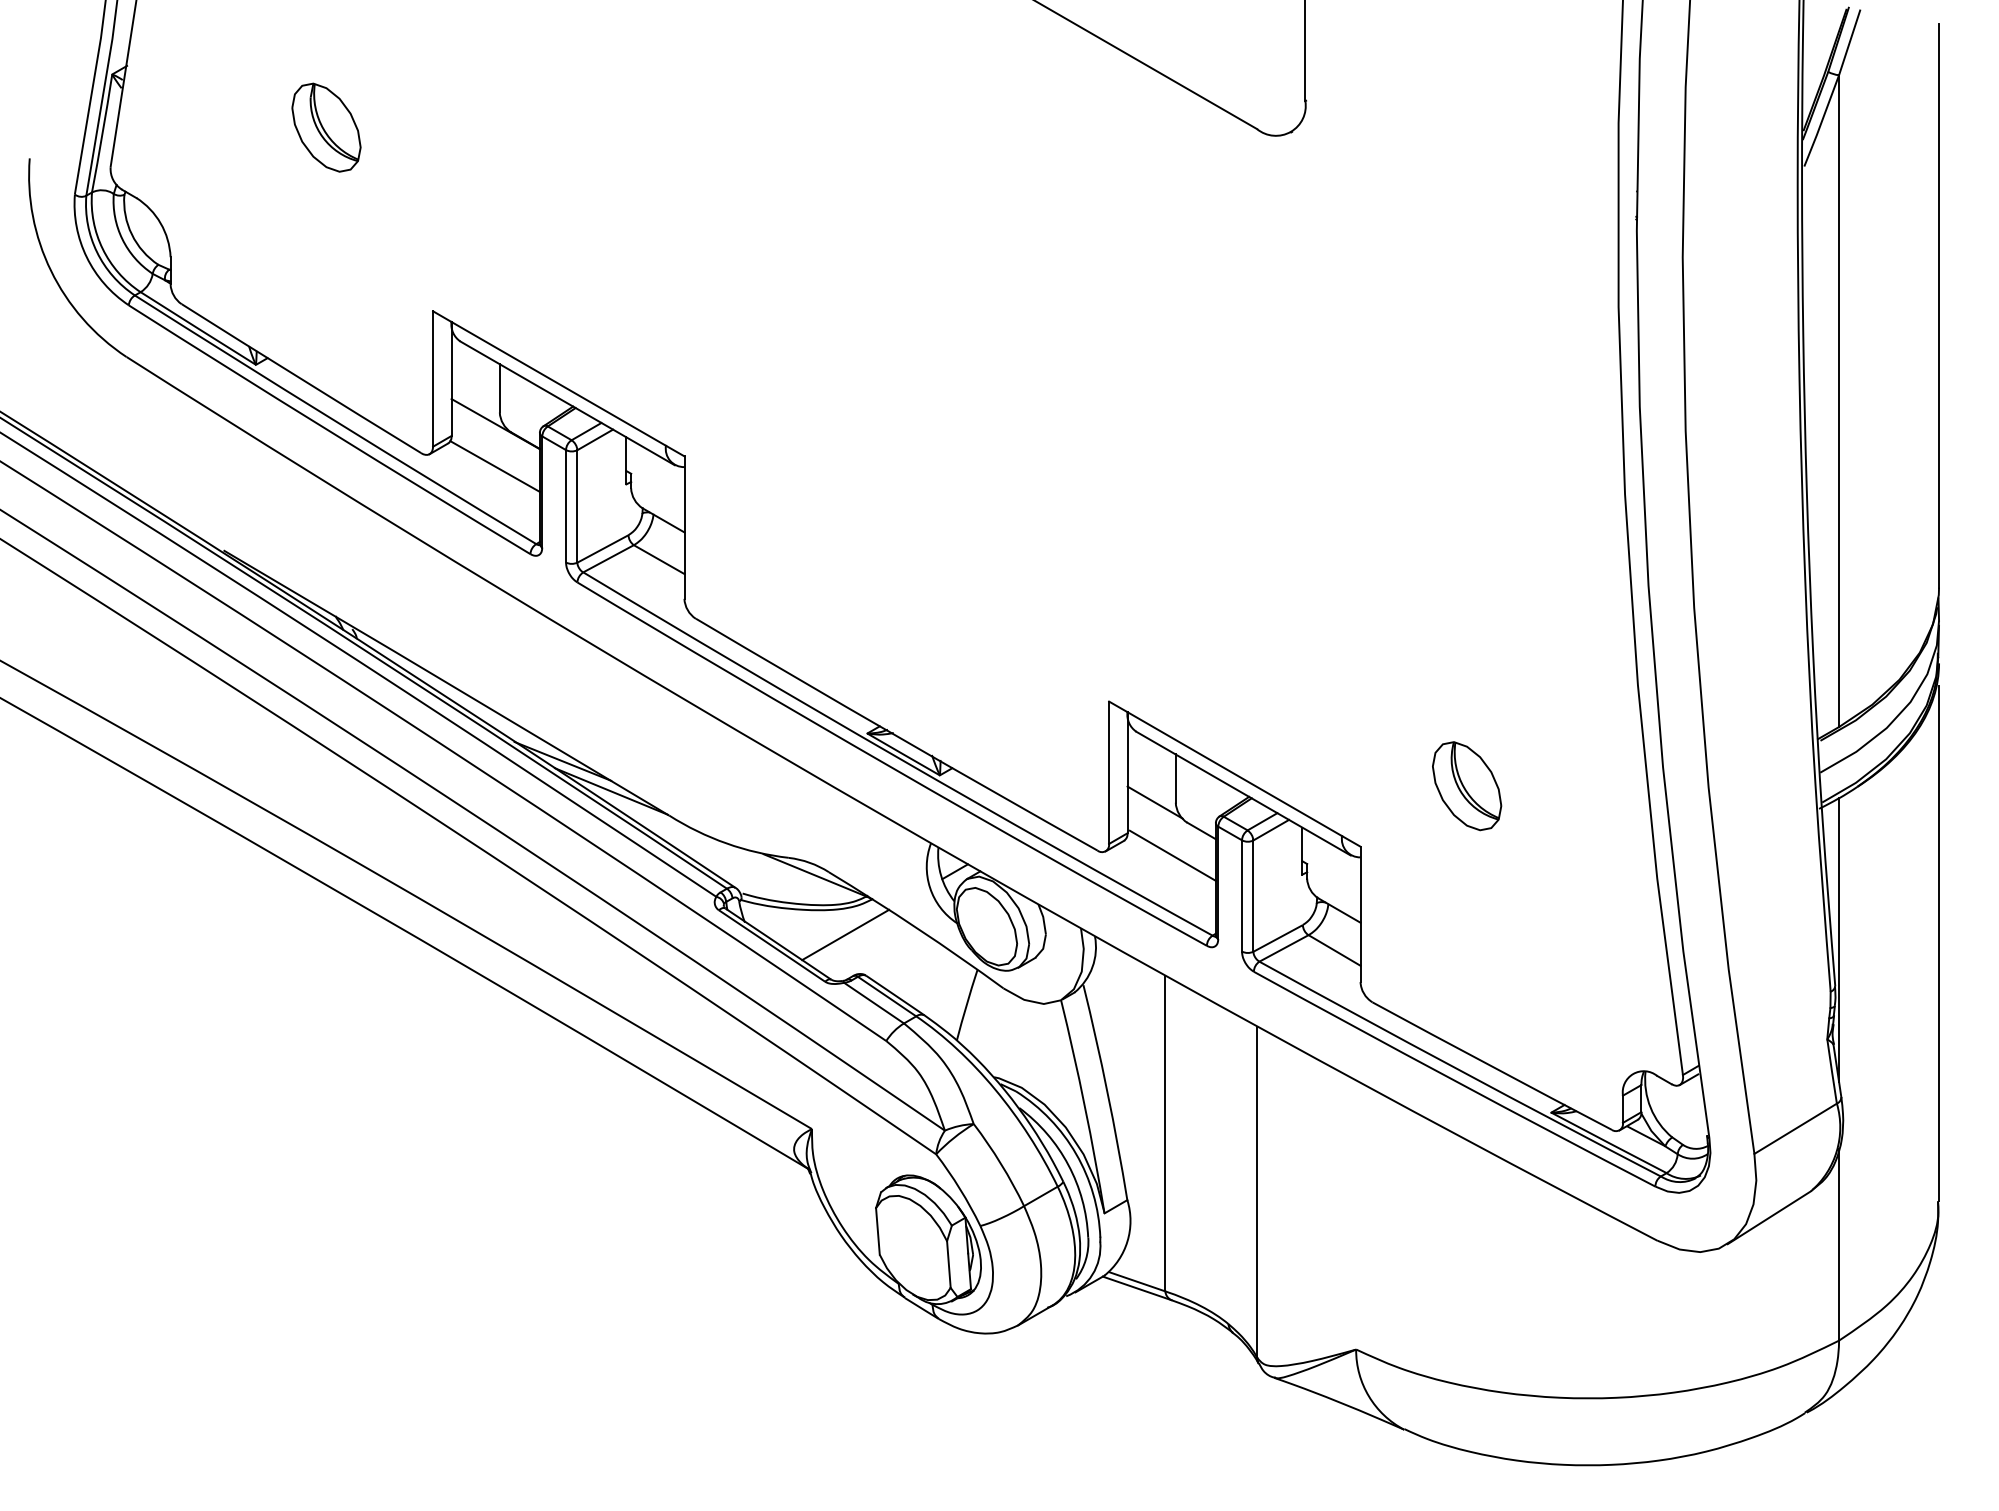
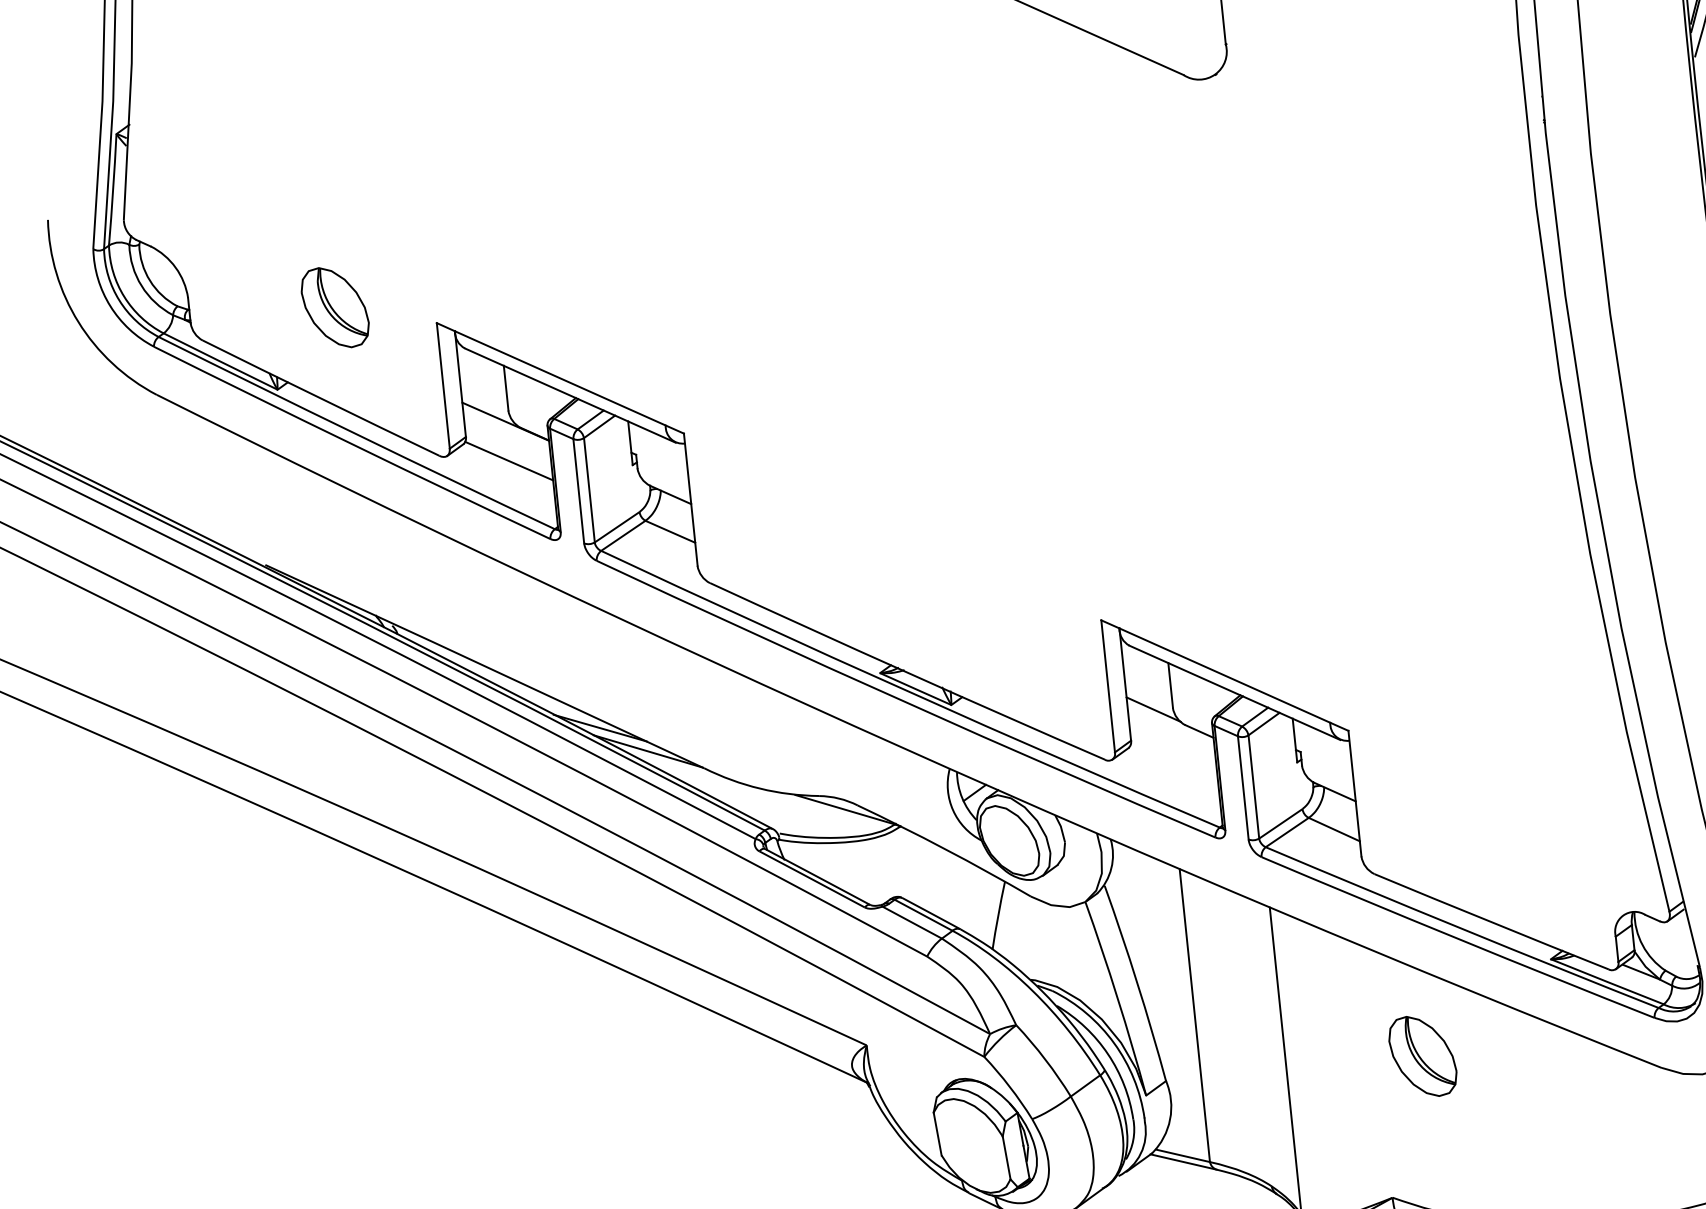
part: (326, 127) -> (335, 307), moved
part: (1467, 786) -> (1423, 1056), moved
line: (1172, 855) -> (1174, 757), removed
line: (845, 934) -> (879, 861), removed

